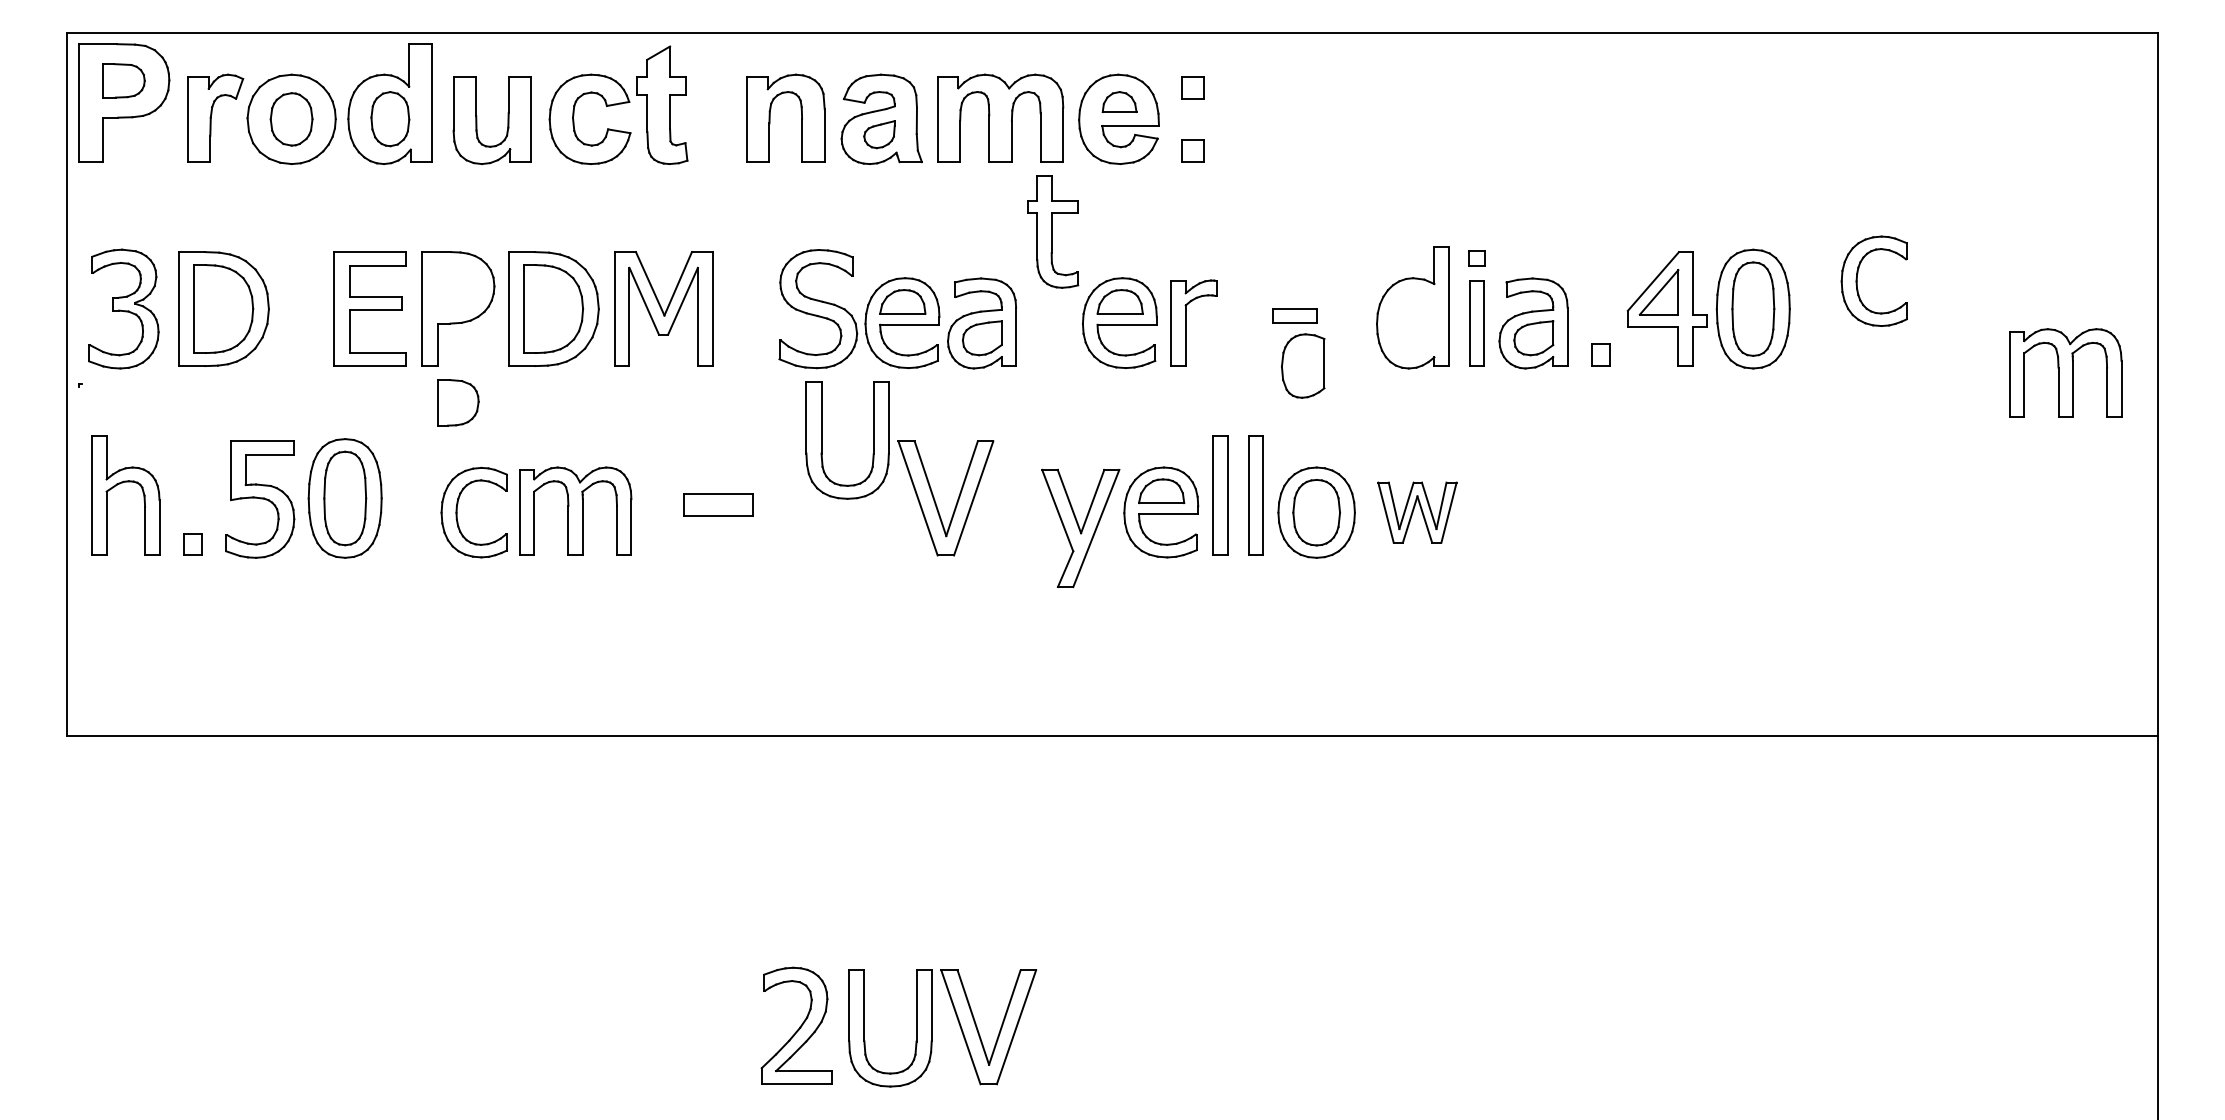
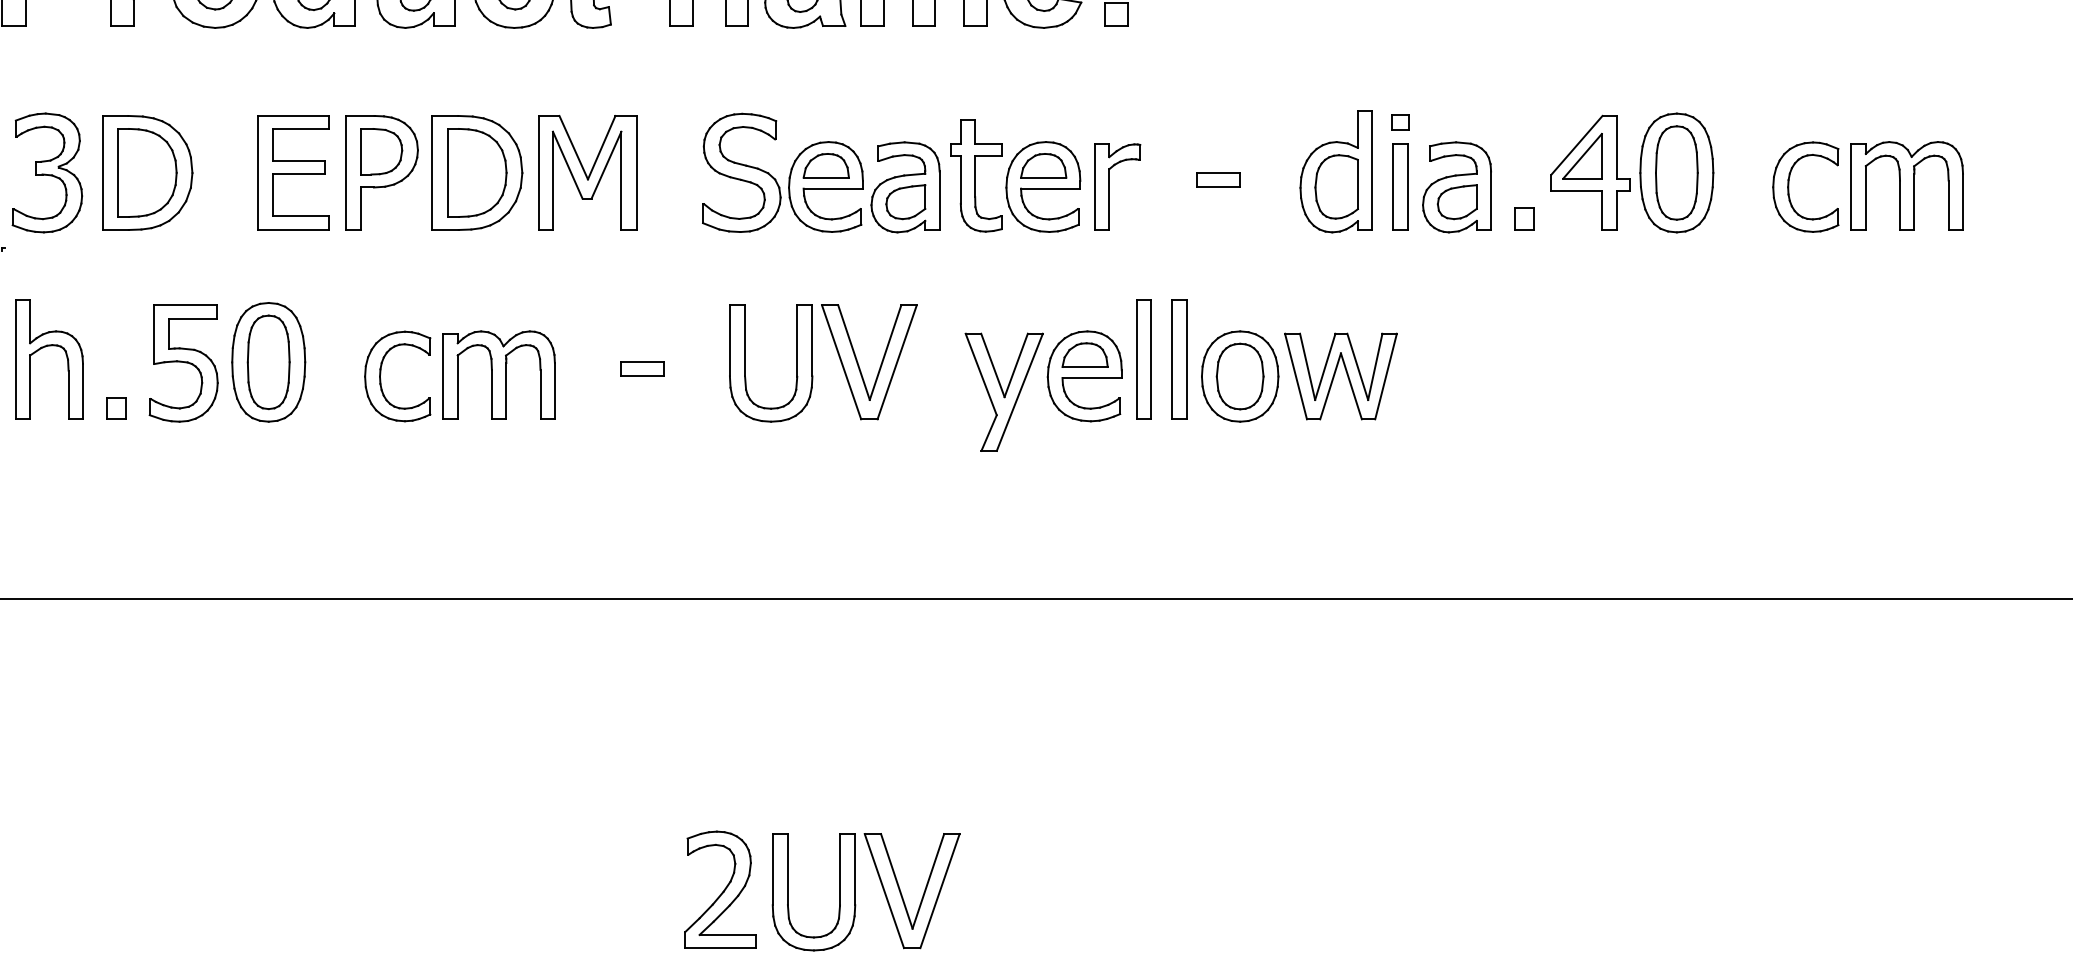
part: (1053, 231) -> (977, 175), moved
part: (1857, 280) -> (1789, 186), moved
part: (1303, 365) -> (1337, 186), moved
part: (2065, 372) -> (1907, 185), moved
part: (458, 402) -> (382, 151), moved
part: (822, 440) -> (746, 363), moved
part: (718, 505) -> (642, 369), size x0.62
part: (1417, 512) -> (1341, 376), size x1.43

